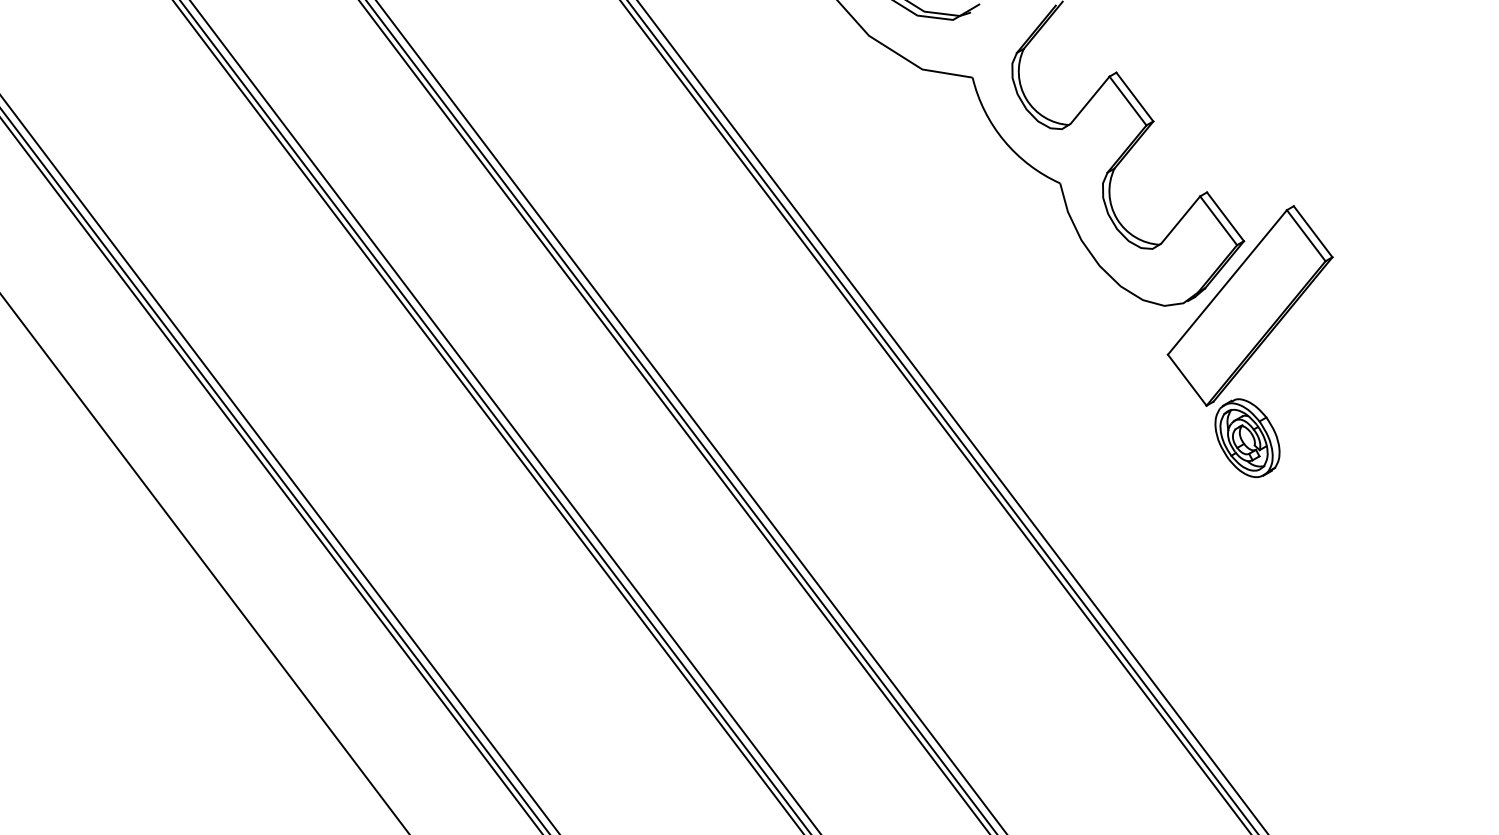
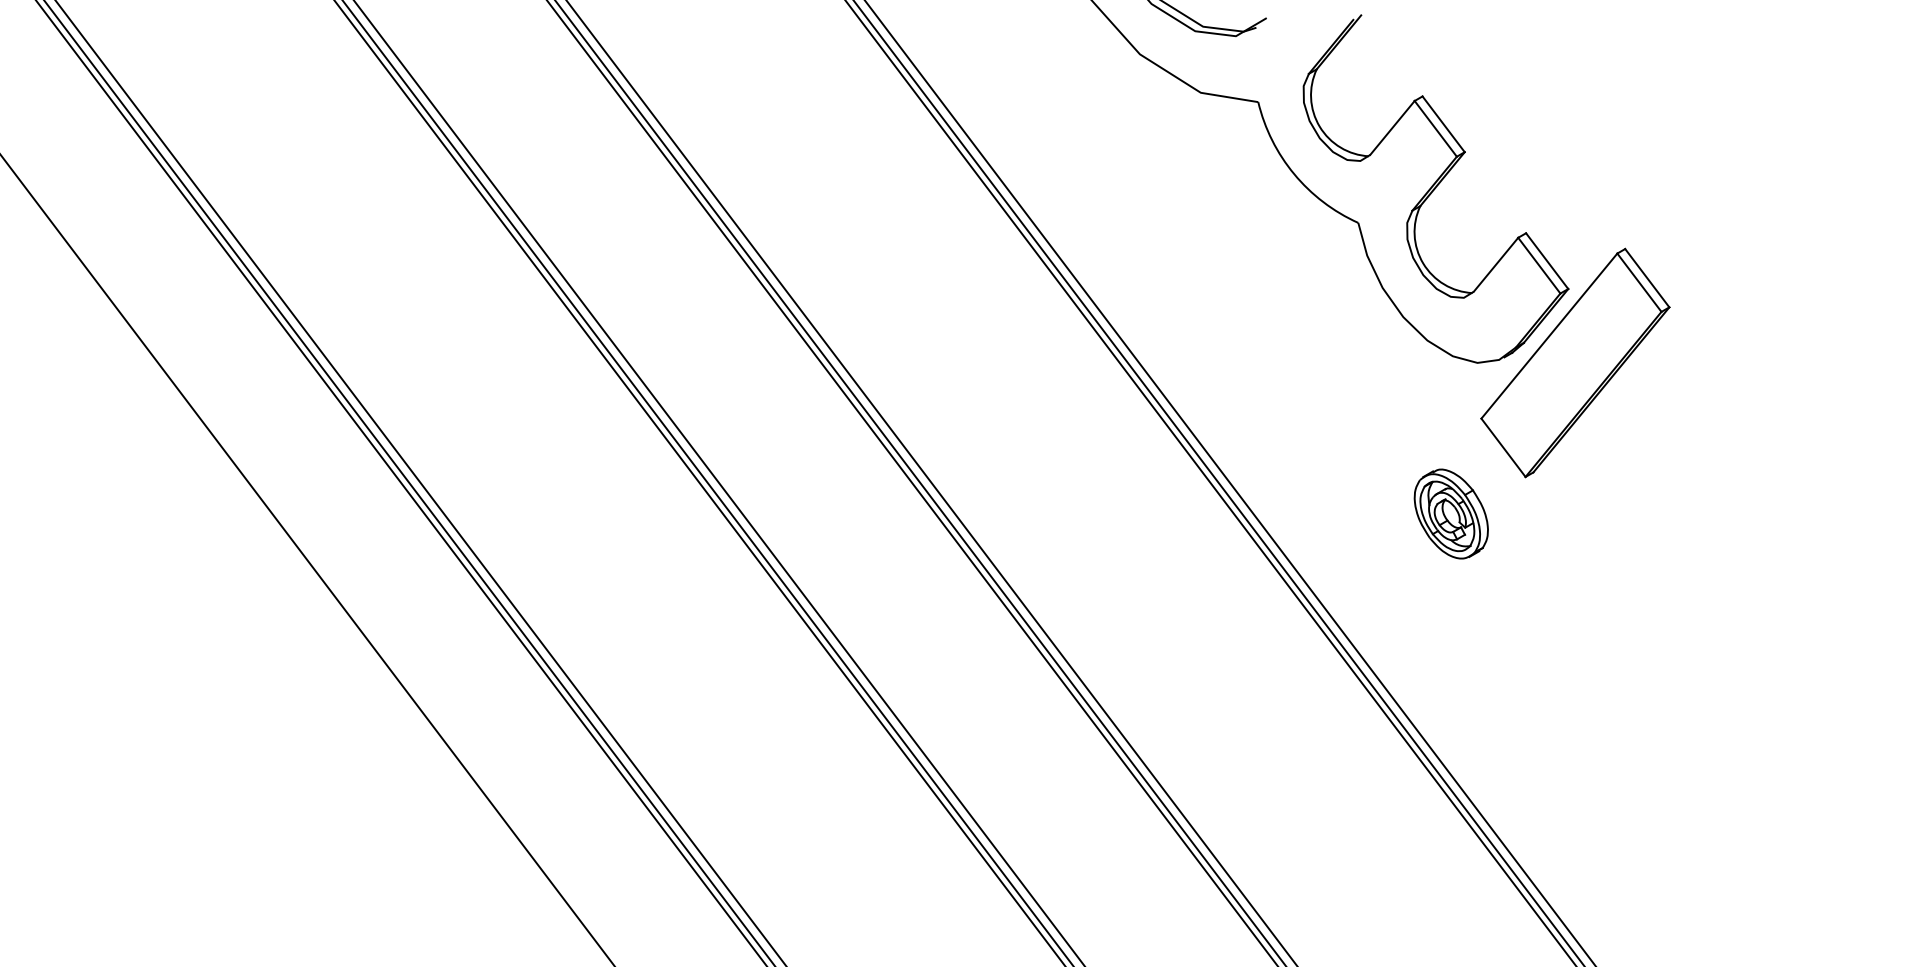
part: (1246, 437) -> (1450, 513), moved

